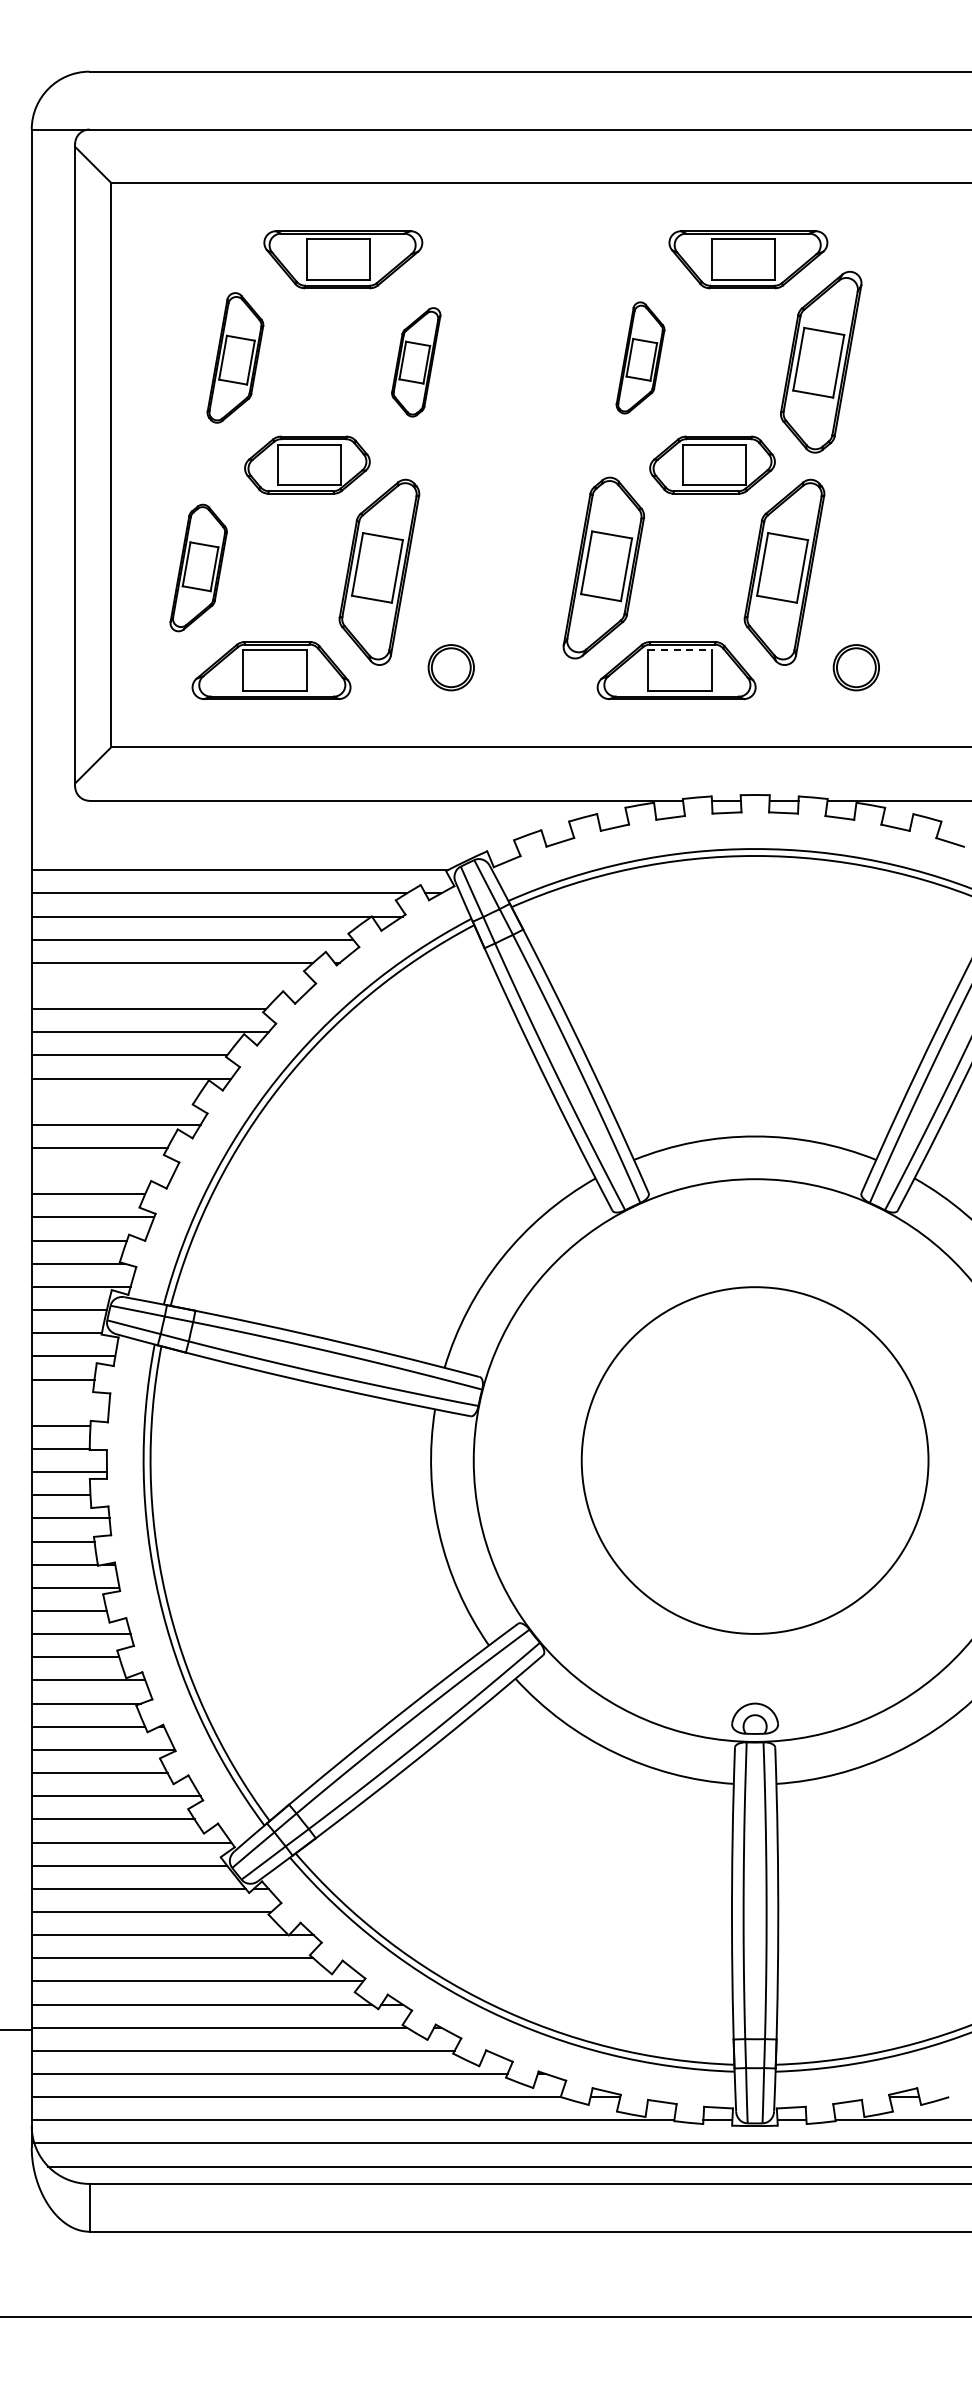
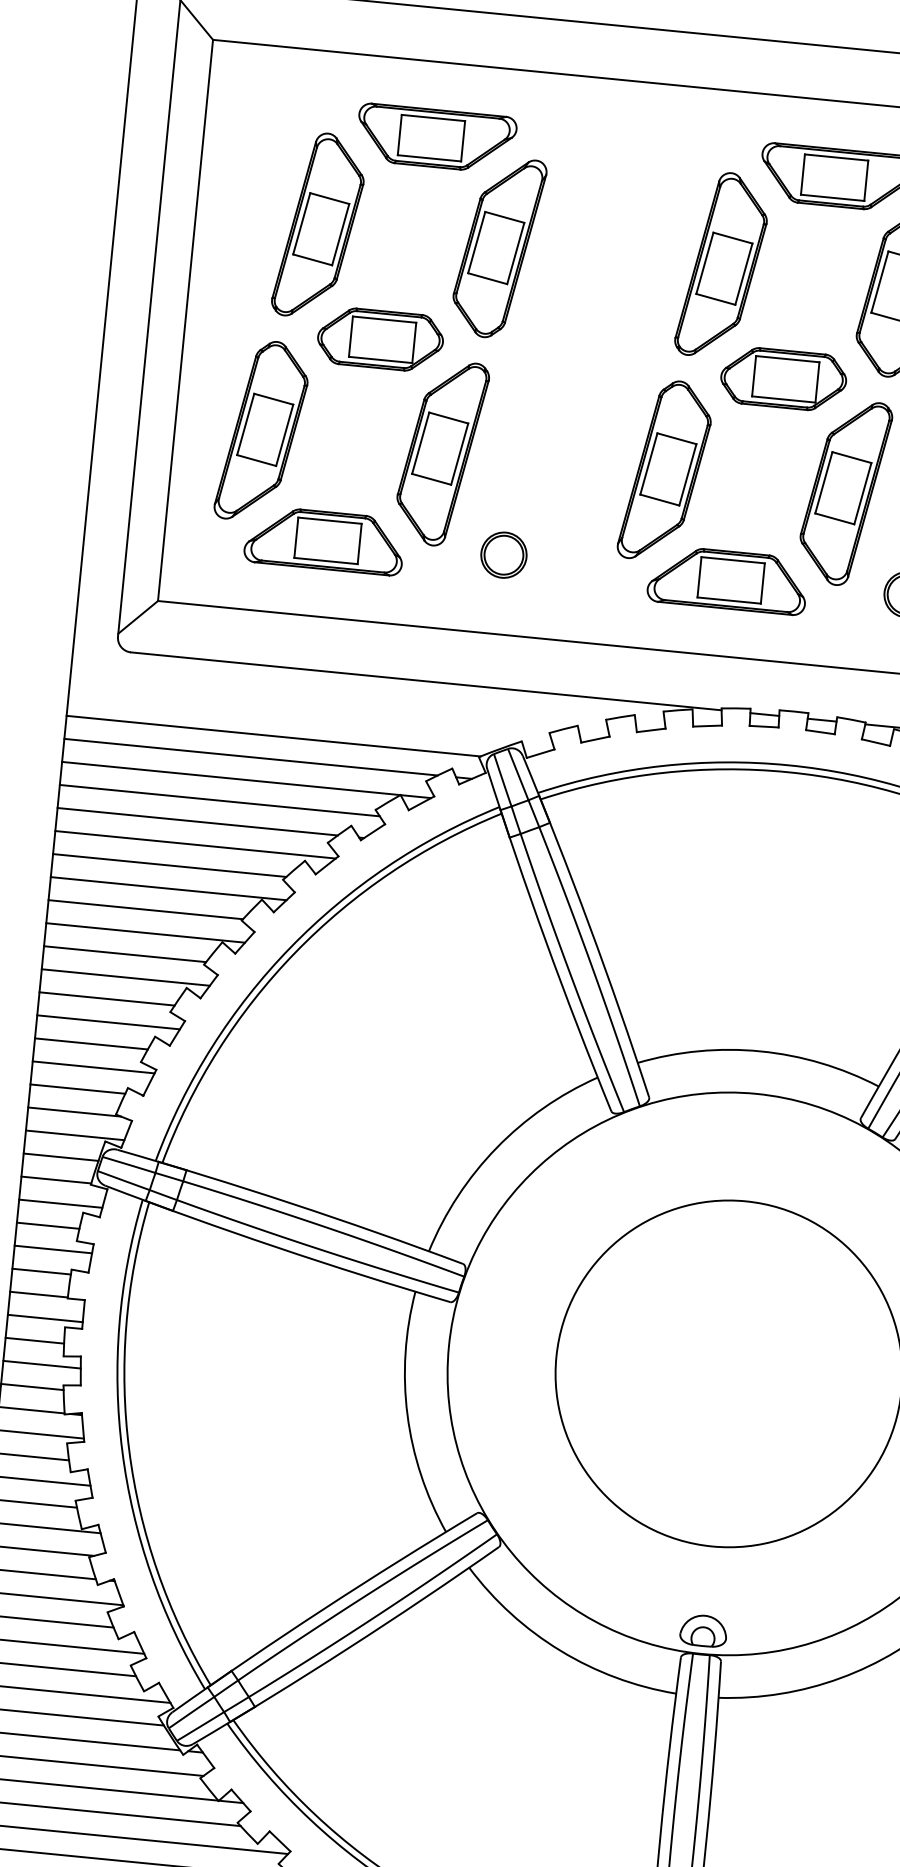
part: (235, 357) -> (319, 225), size x1.43
part: (640, 357) -> (722, 264), size x1.67
part: (416, 362) -> (499, 248), size x1.67
part: (198, 567) -> (262, 430), size x1.43
line: (679, 650) -> (732, 560), dashed -> solid
line: (172, 986) -> (195, 845), added
line: (112, 1101) -> (124, 953), added
line: (103, 1171) -> (108, 1022), added
line: (70, 1402) -> (53, 1249), added

